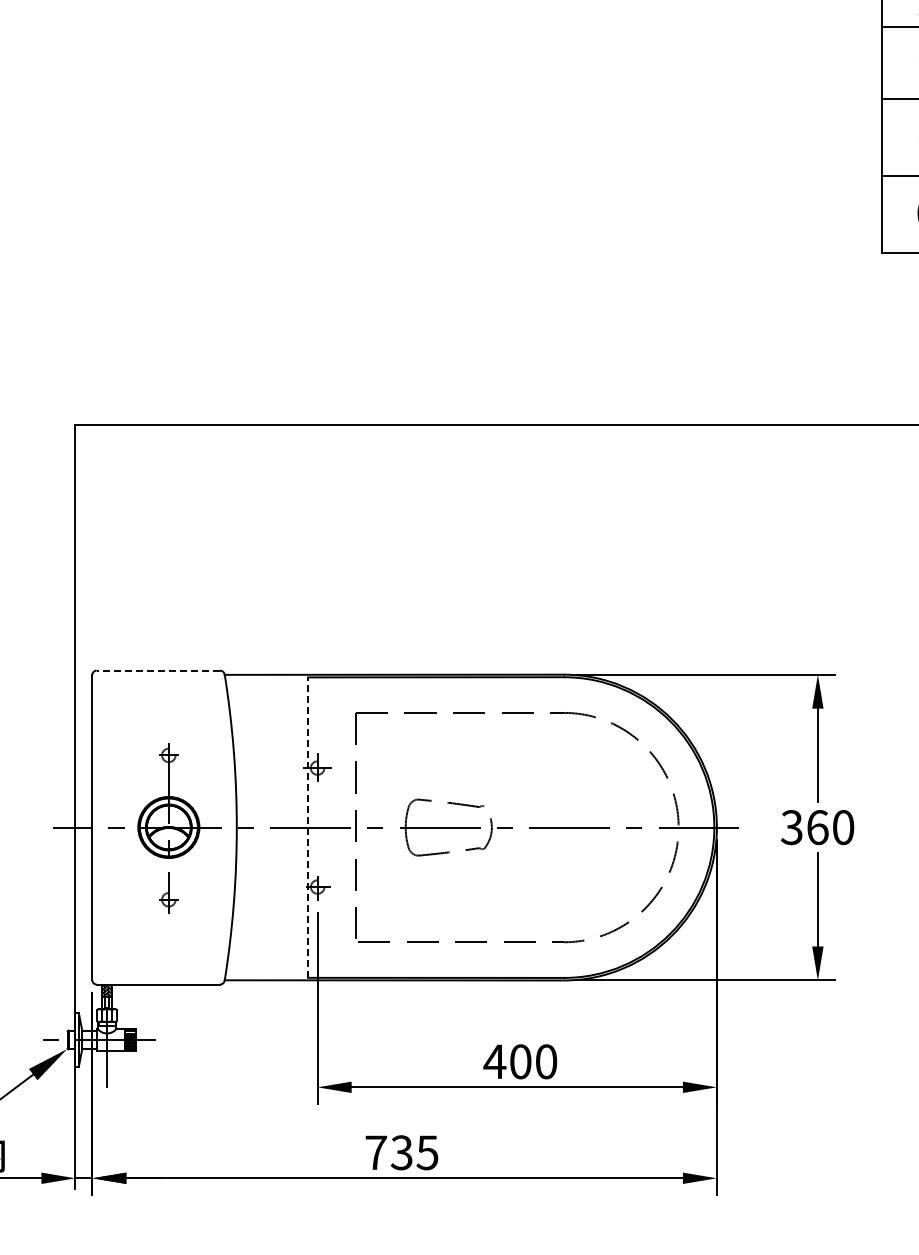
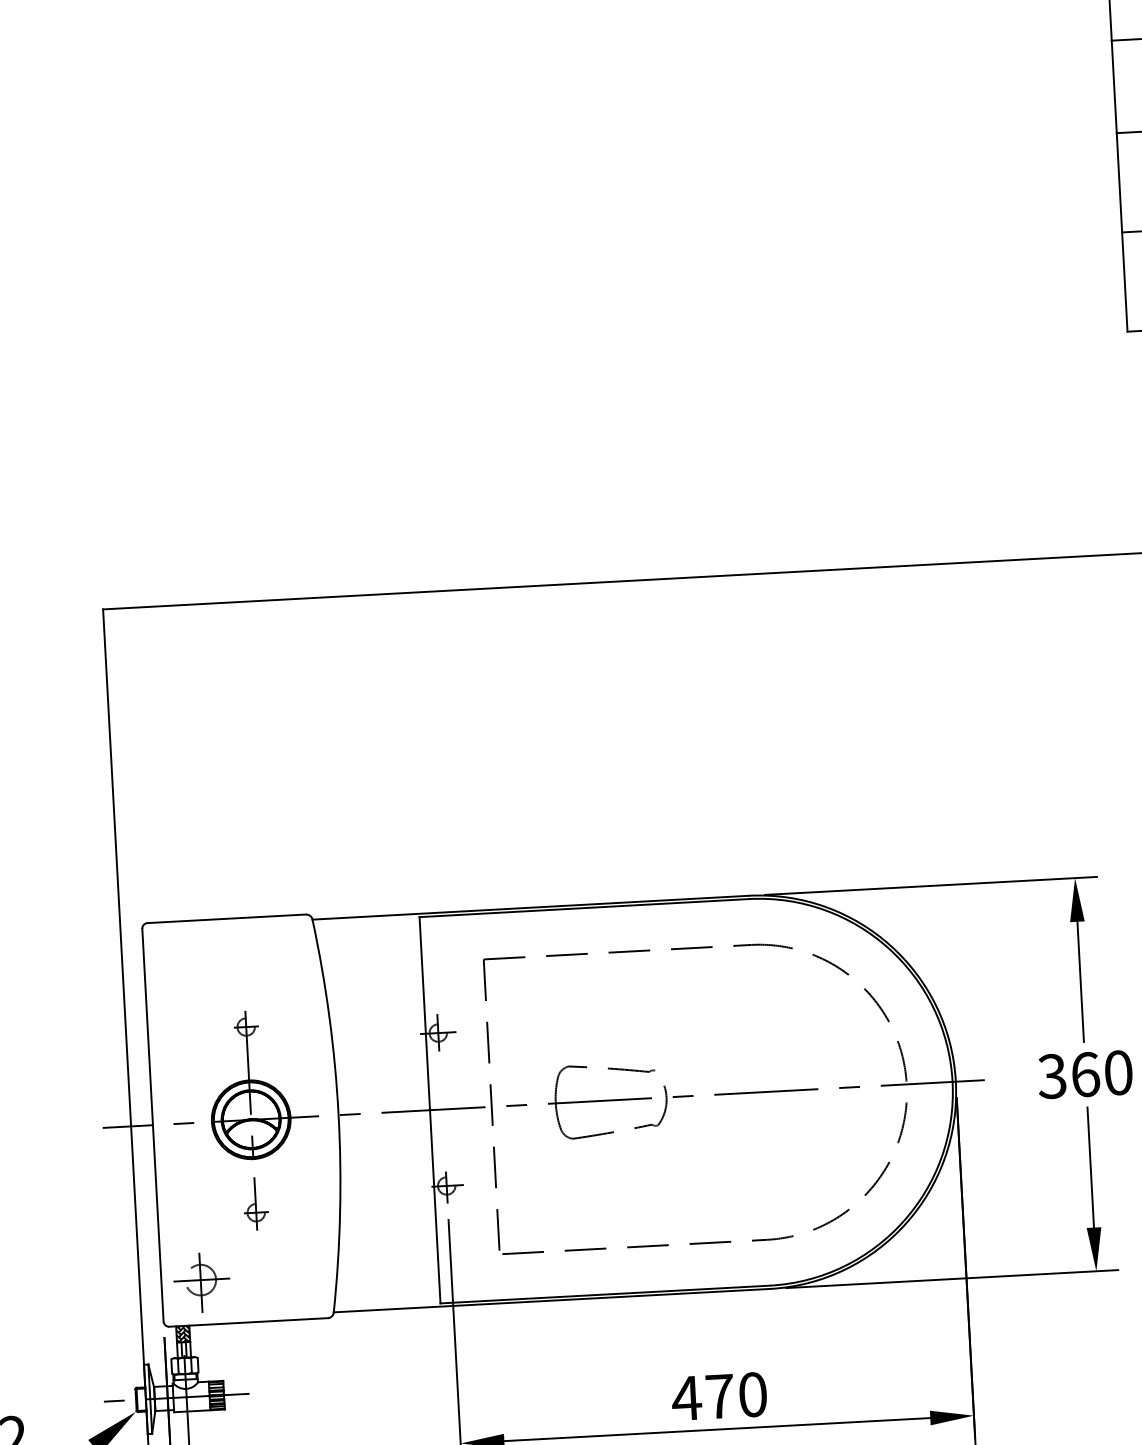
line: (158, 670) -> (226, 918), dashed -> solid
line: (307, 827) -> (429, 1110), dashed -> solid
part: (123, 951) -> (201, 1282), added
text: (520, 1061) -> (719, 1396), 400 -> 470

